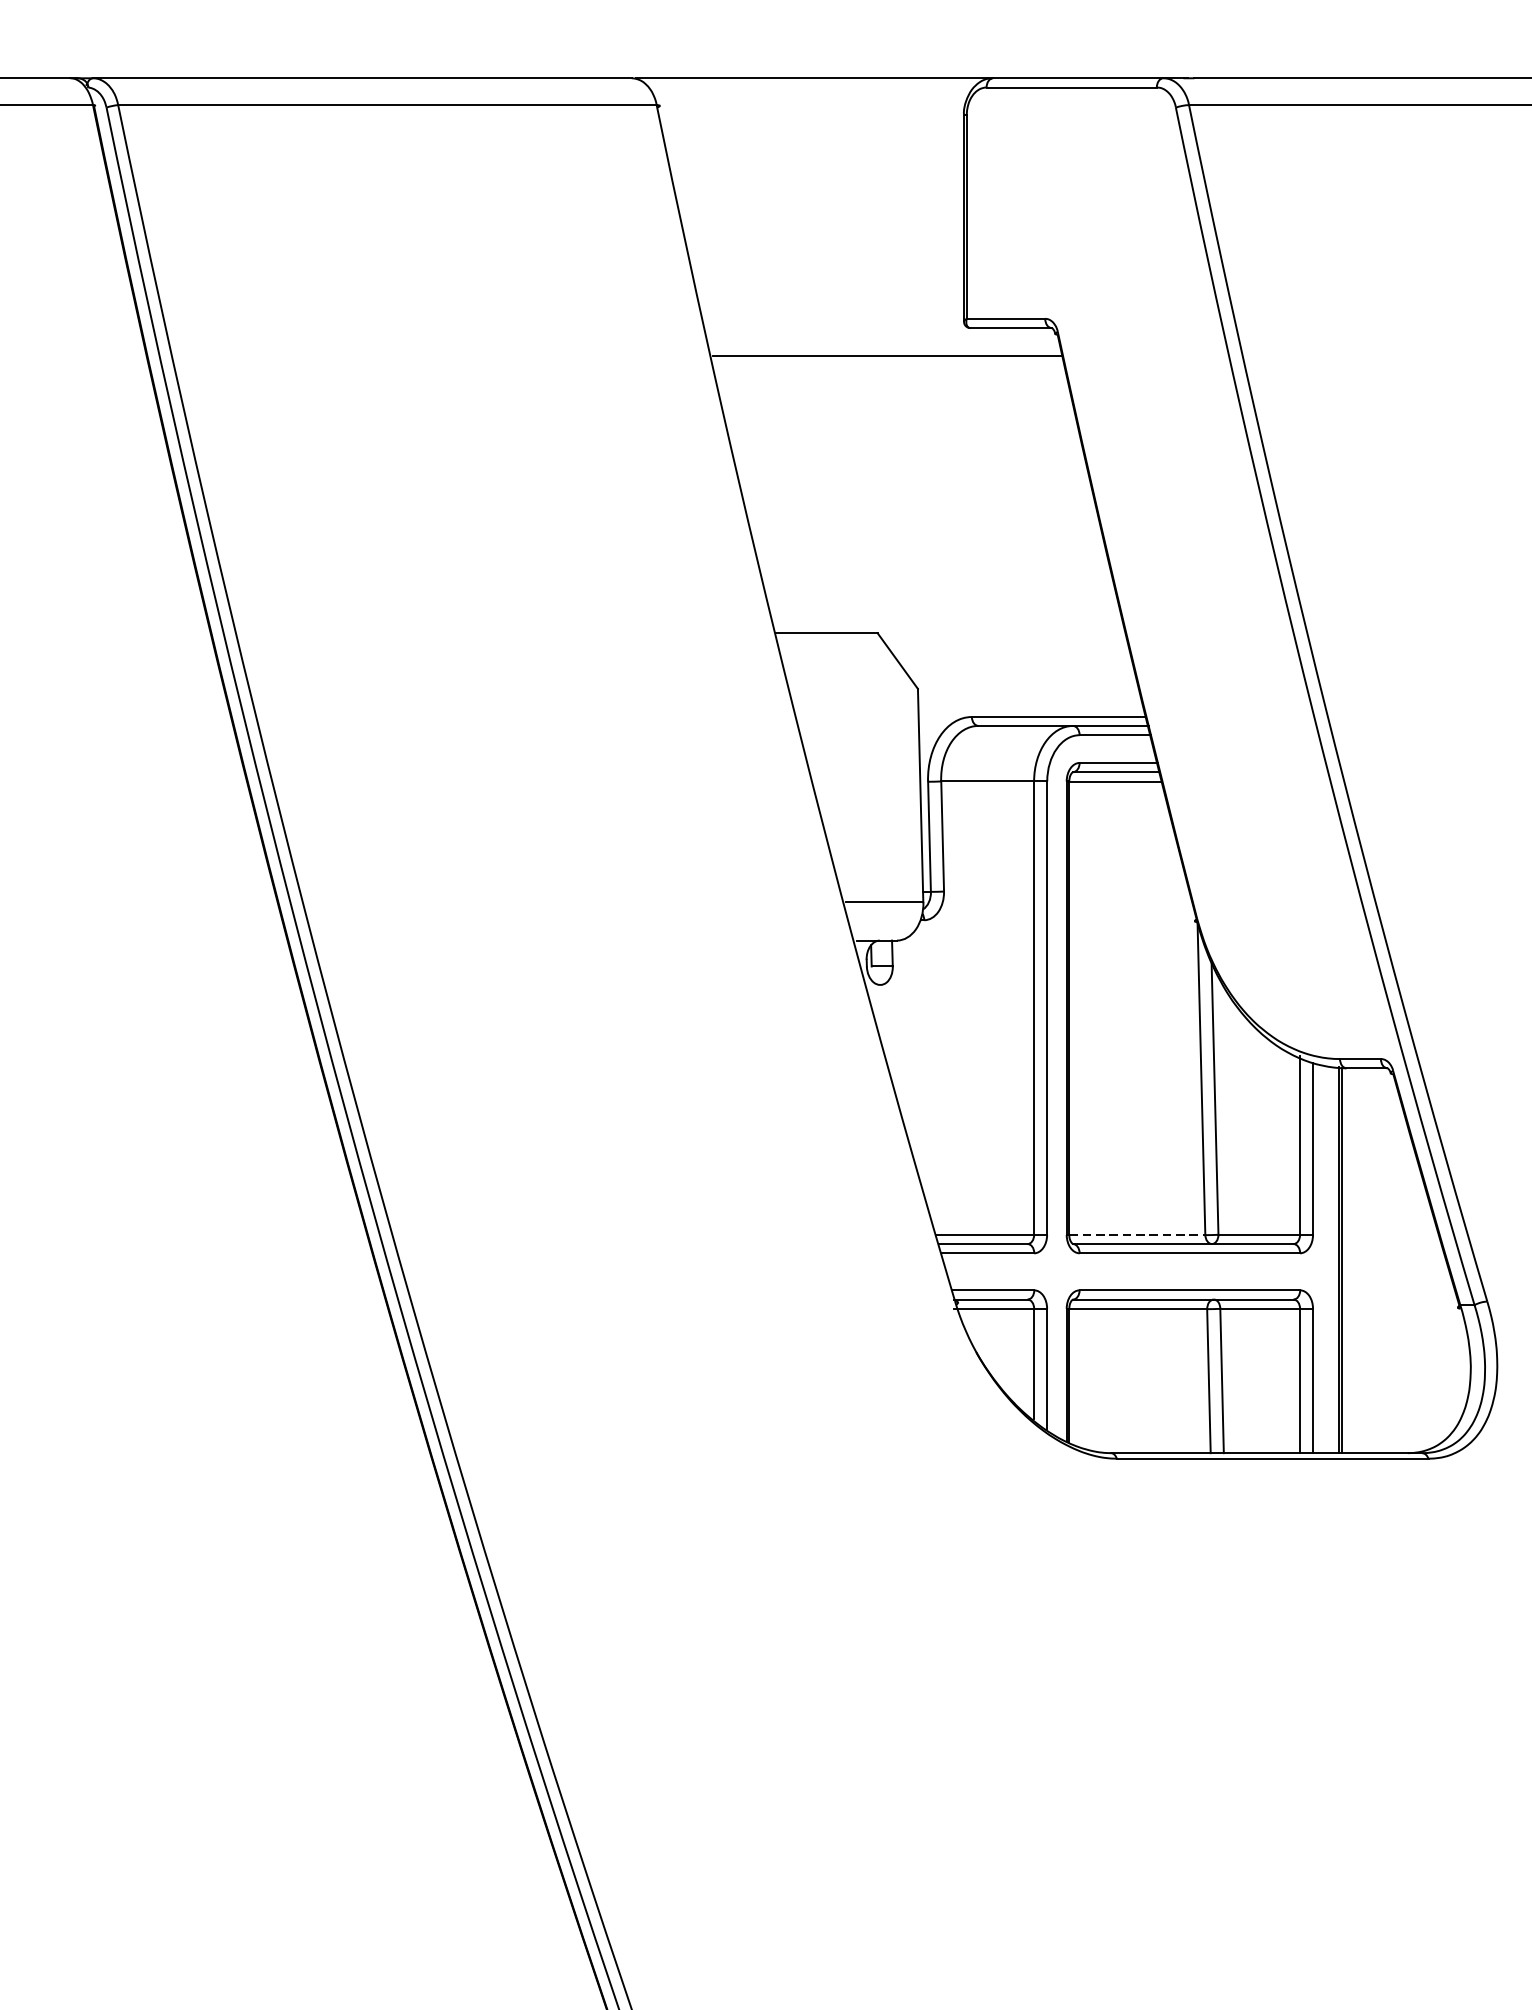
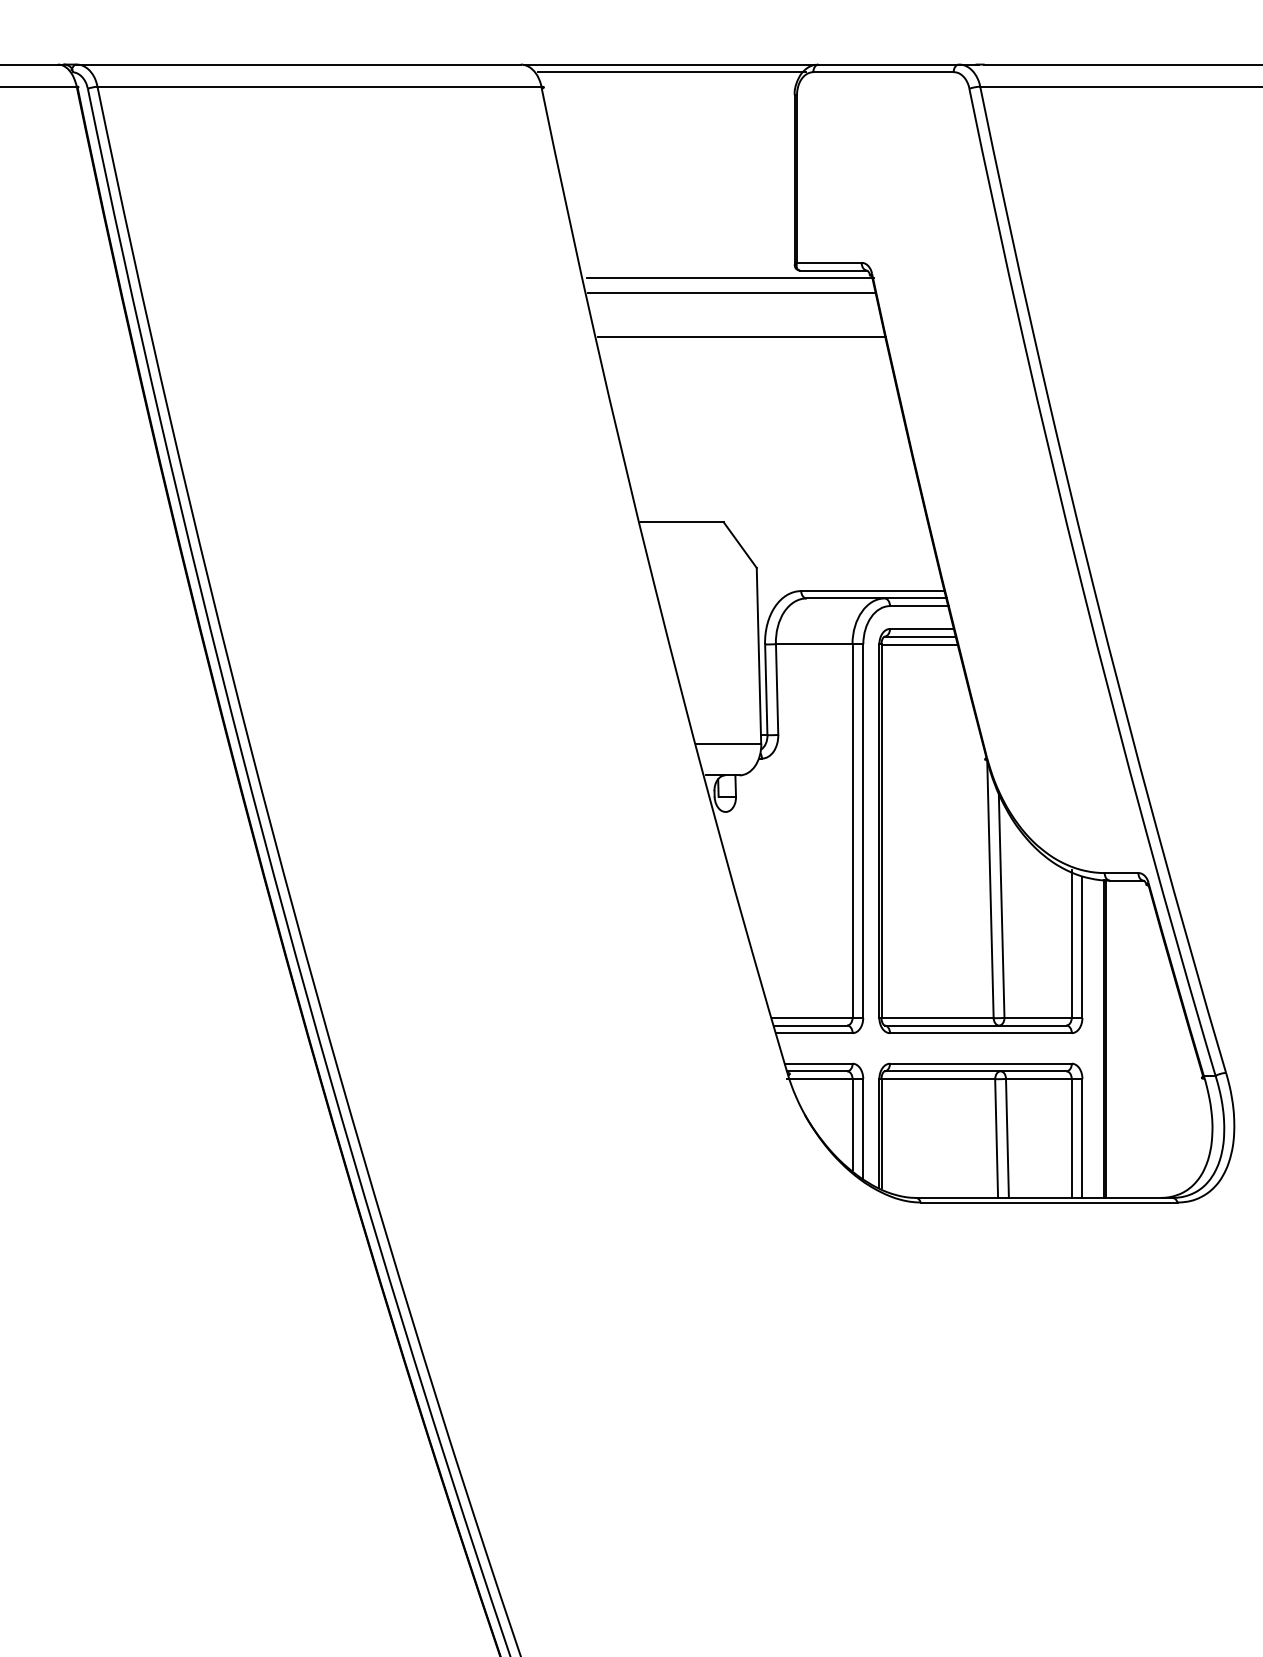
line: (814, 87) -> (671, 72), added
line: (886, 337) -> (730, 278), added
line: (899, 409) -> (741, 337), added
line: (1138, 1235) -> (938, 1018), dashed -> solid

